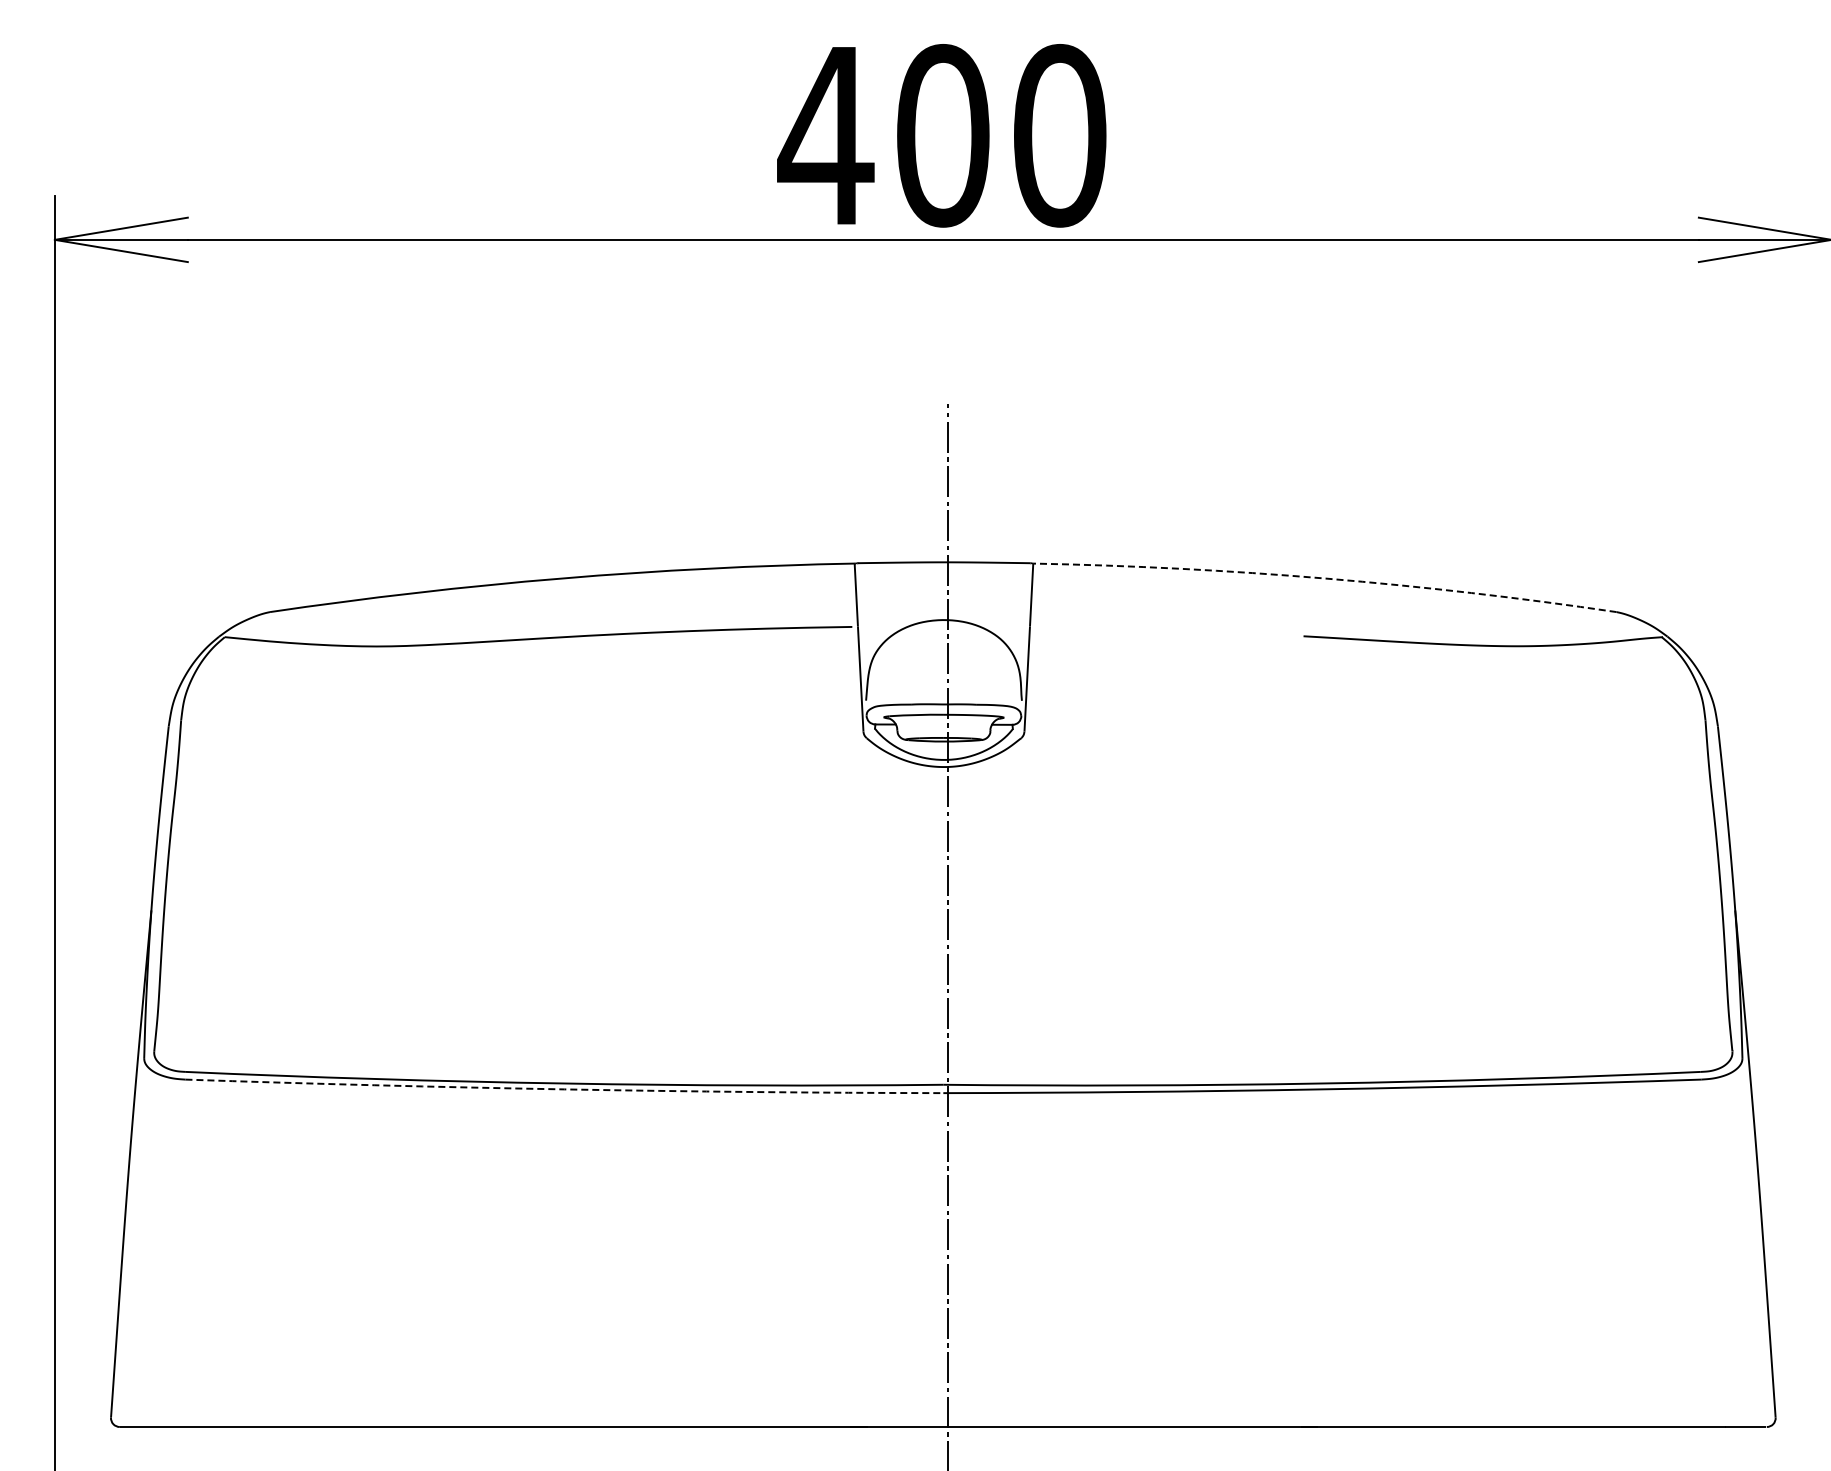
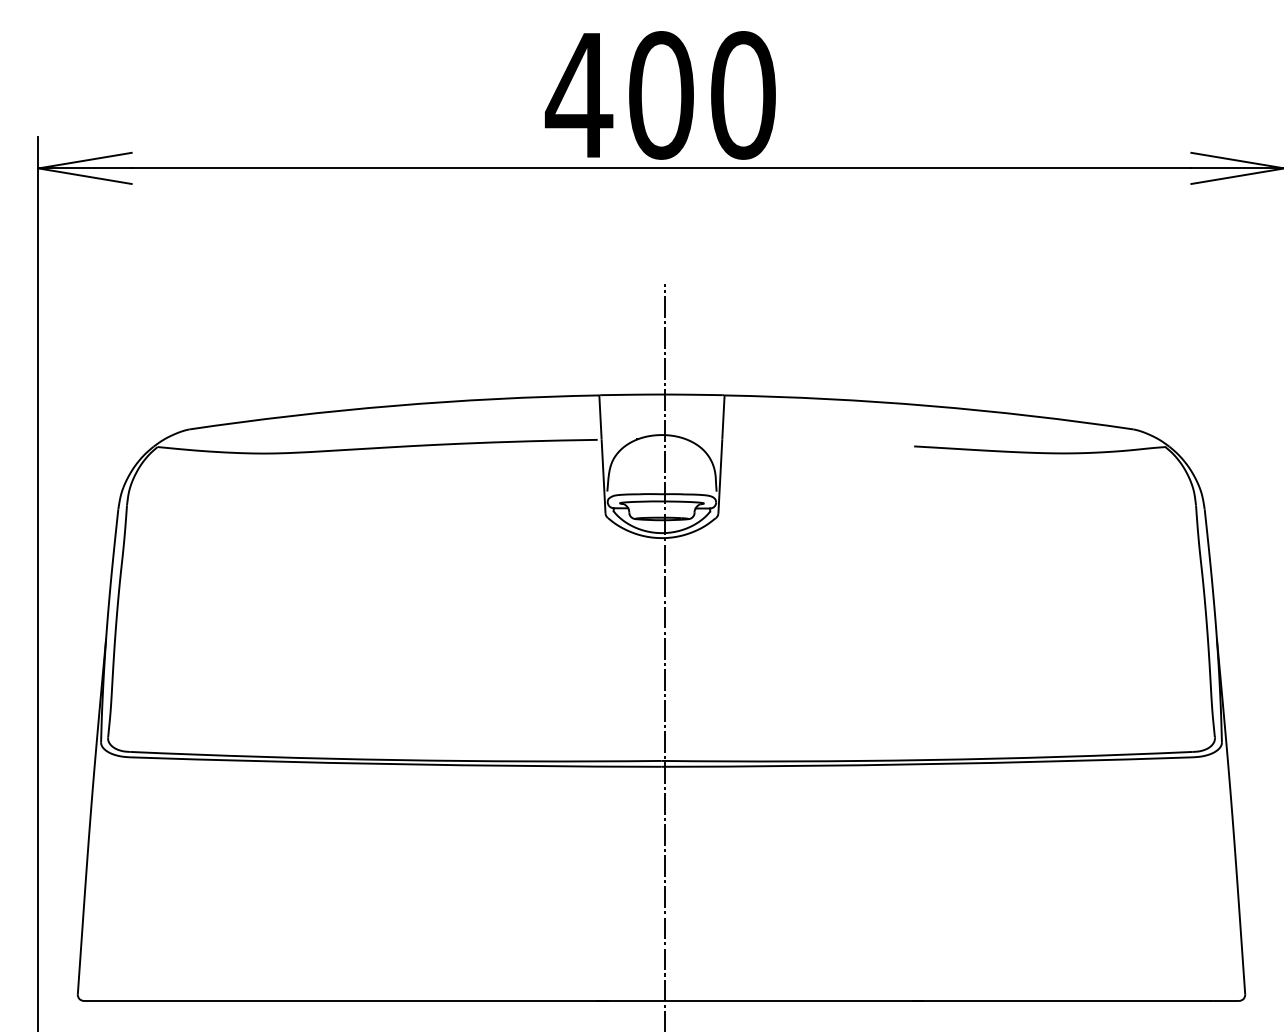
arc: (1325, 578) -> (929, 405), dashed -> solid
arc: (564, 1089) -> (395, 764), dashed -> solid

